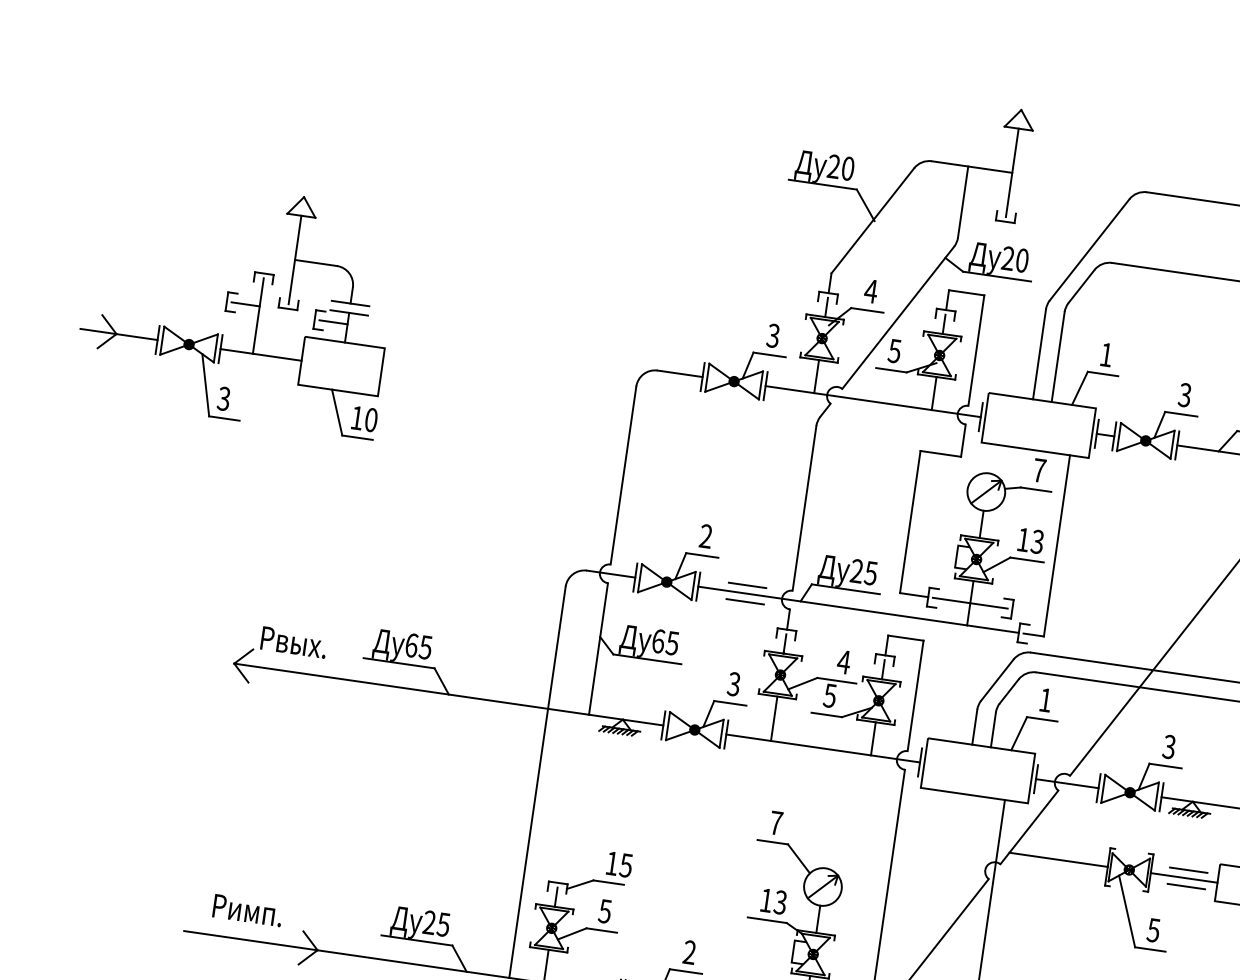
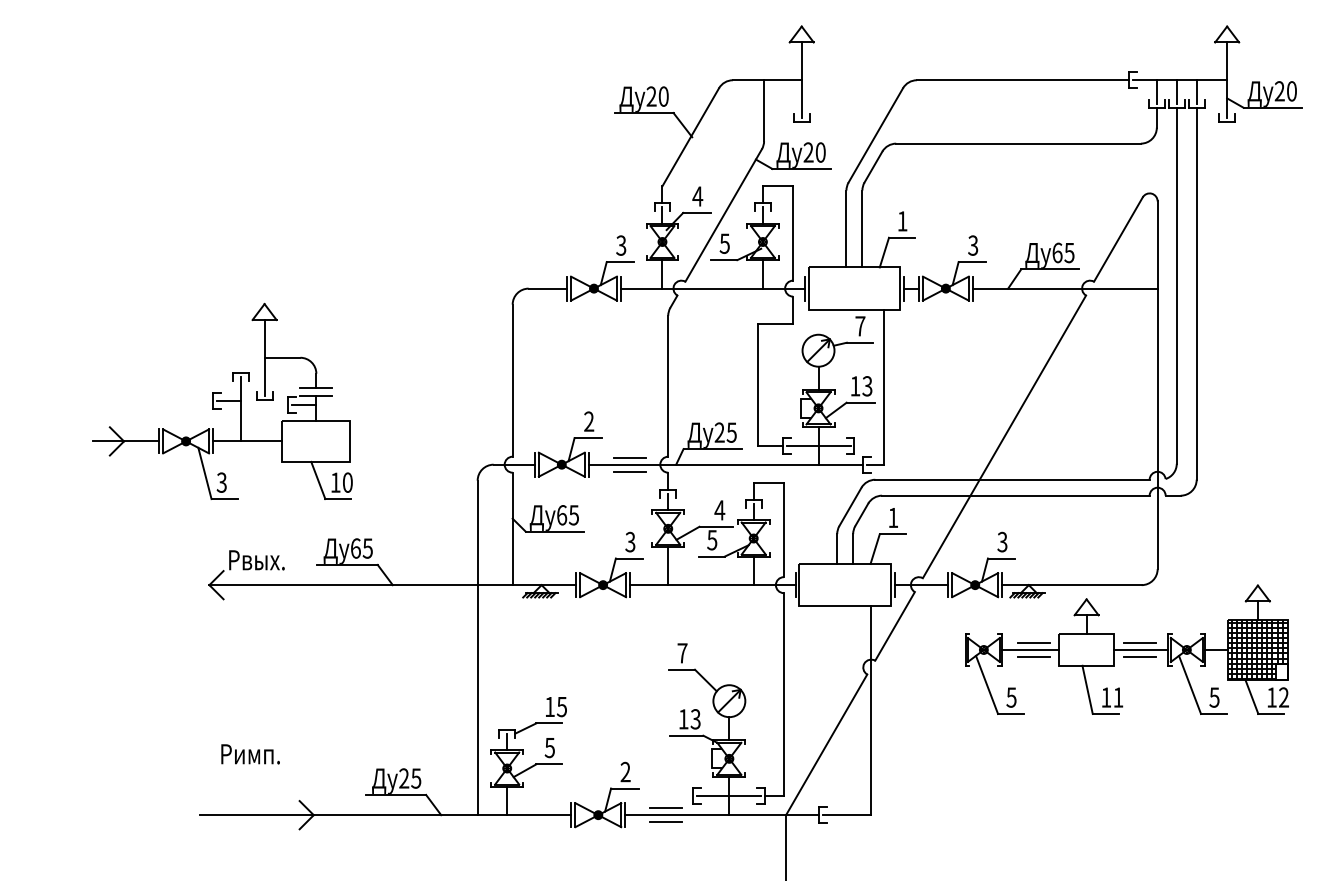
part: (238, 302) -> (222, 400), moved
line: (1058, 859) -> (923, 649), removed
text: (247, 910) -> (250, 754), moved

